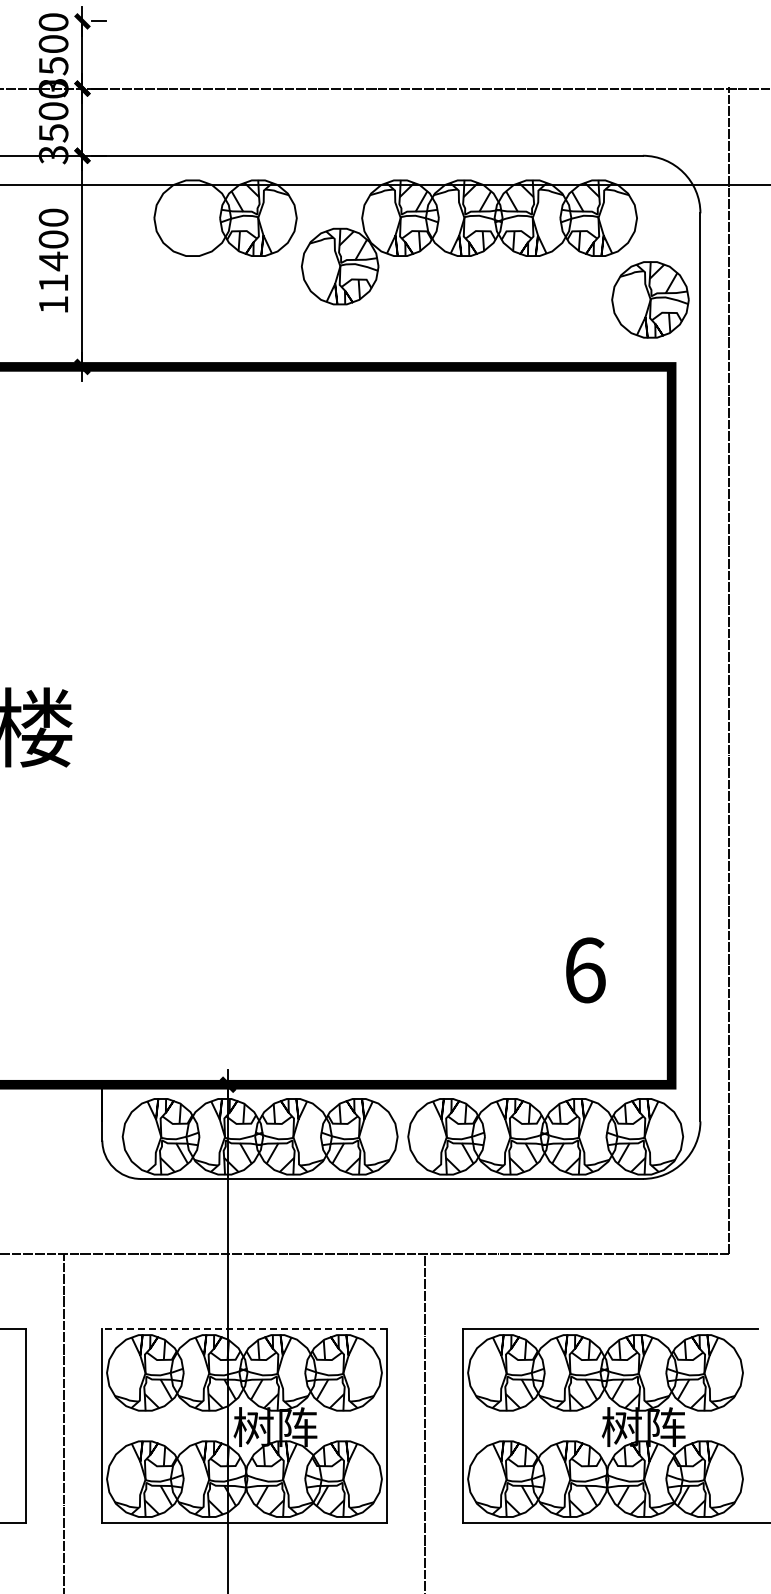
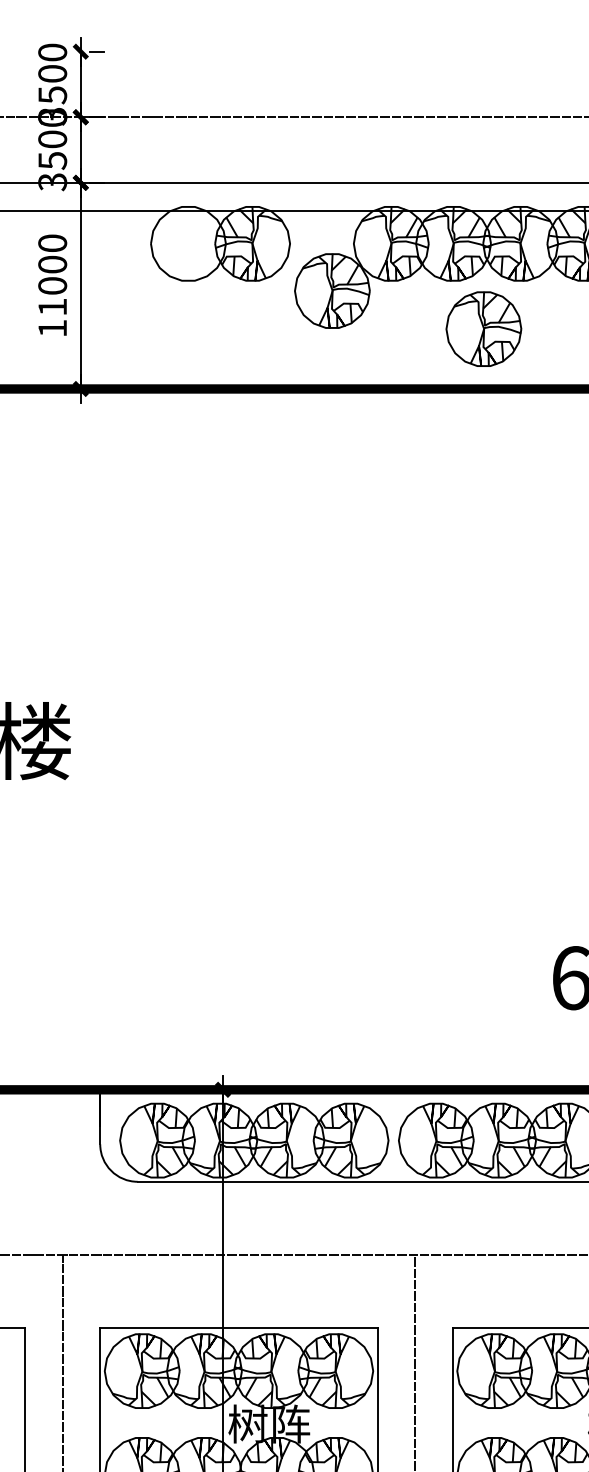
text: (53, 261) -> (52, 286), 11400 -> 11000
part: (495, 305) -> (484, 329), added
line: (243, 1328) -> (238, 1327), dashed -> solid

